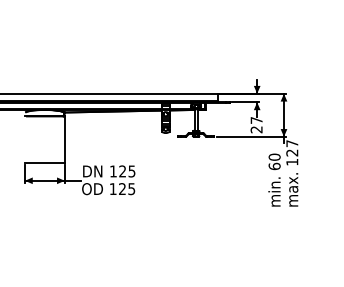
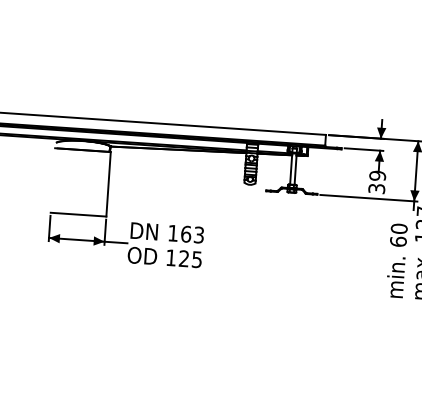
text: (256, 125) -> (376, 182), 27 -> 39
text: (127, 171) -> (192, 234), 125 -> 163

